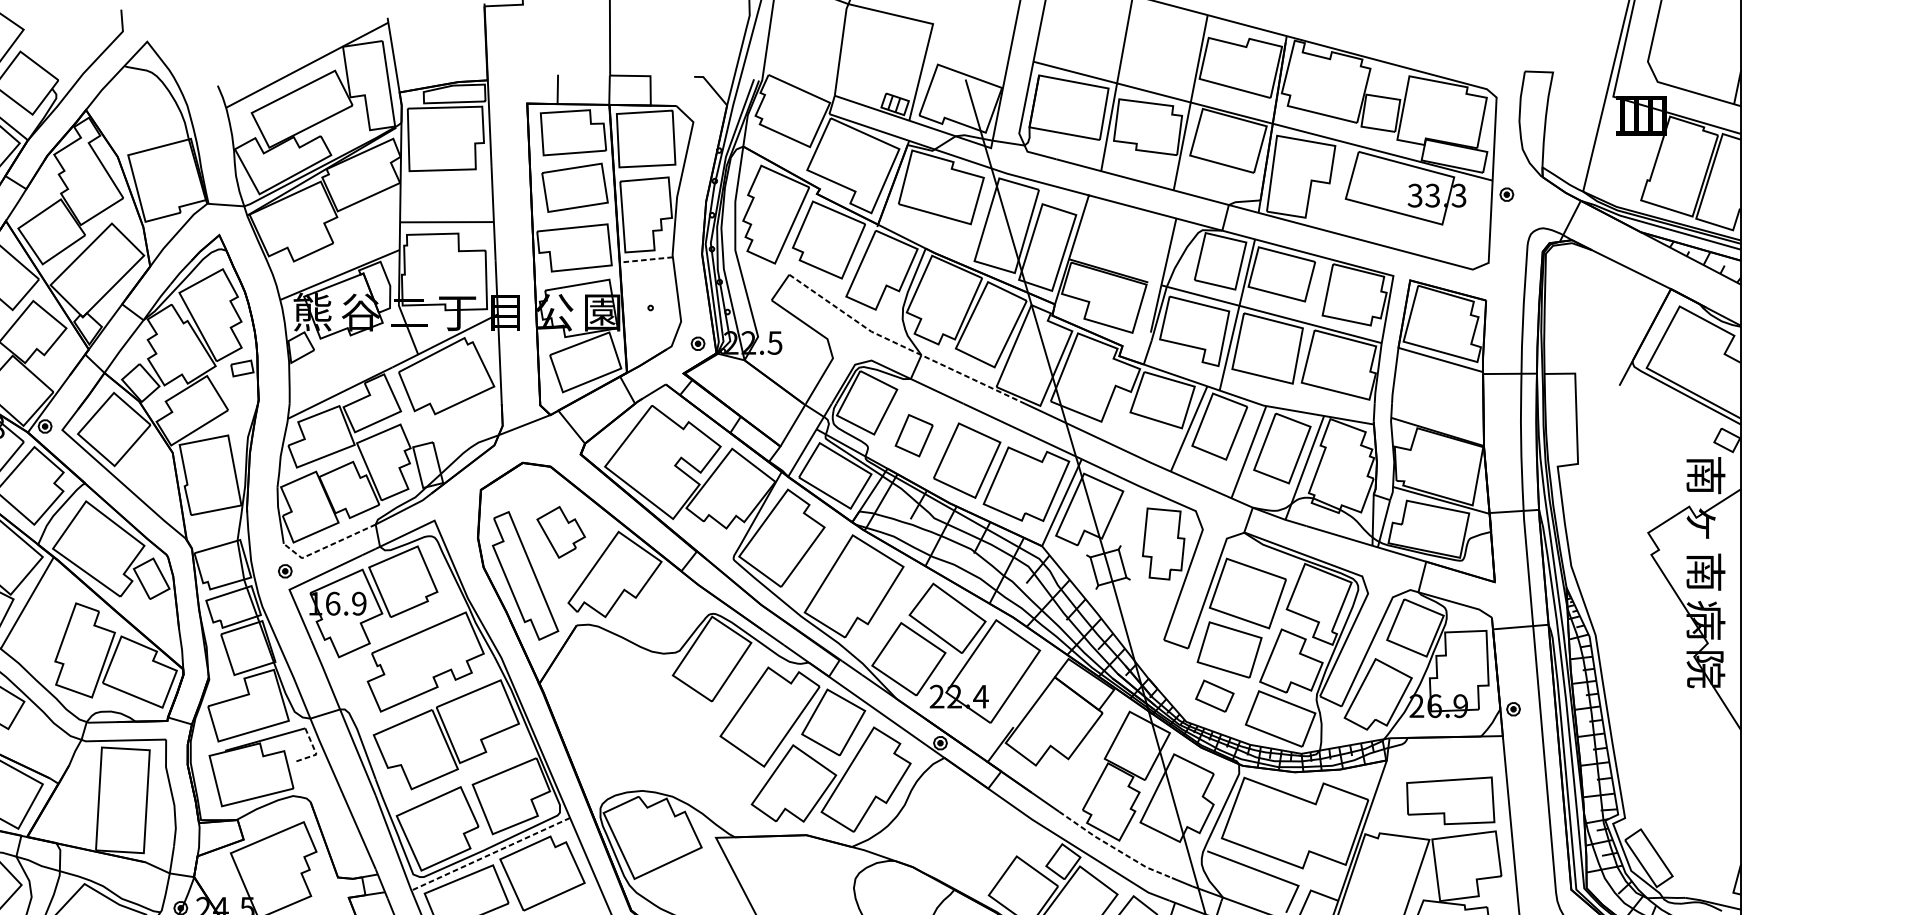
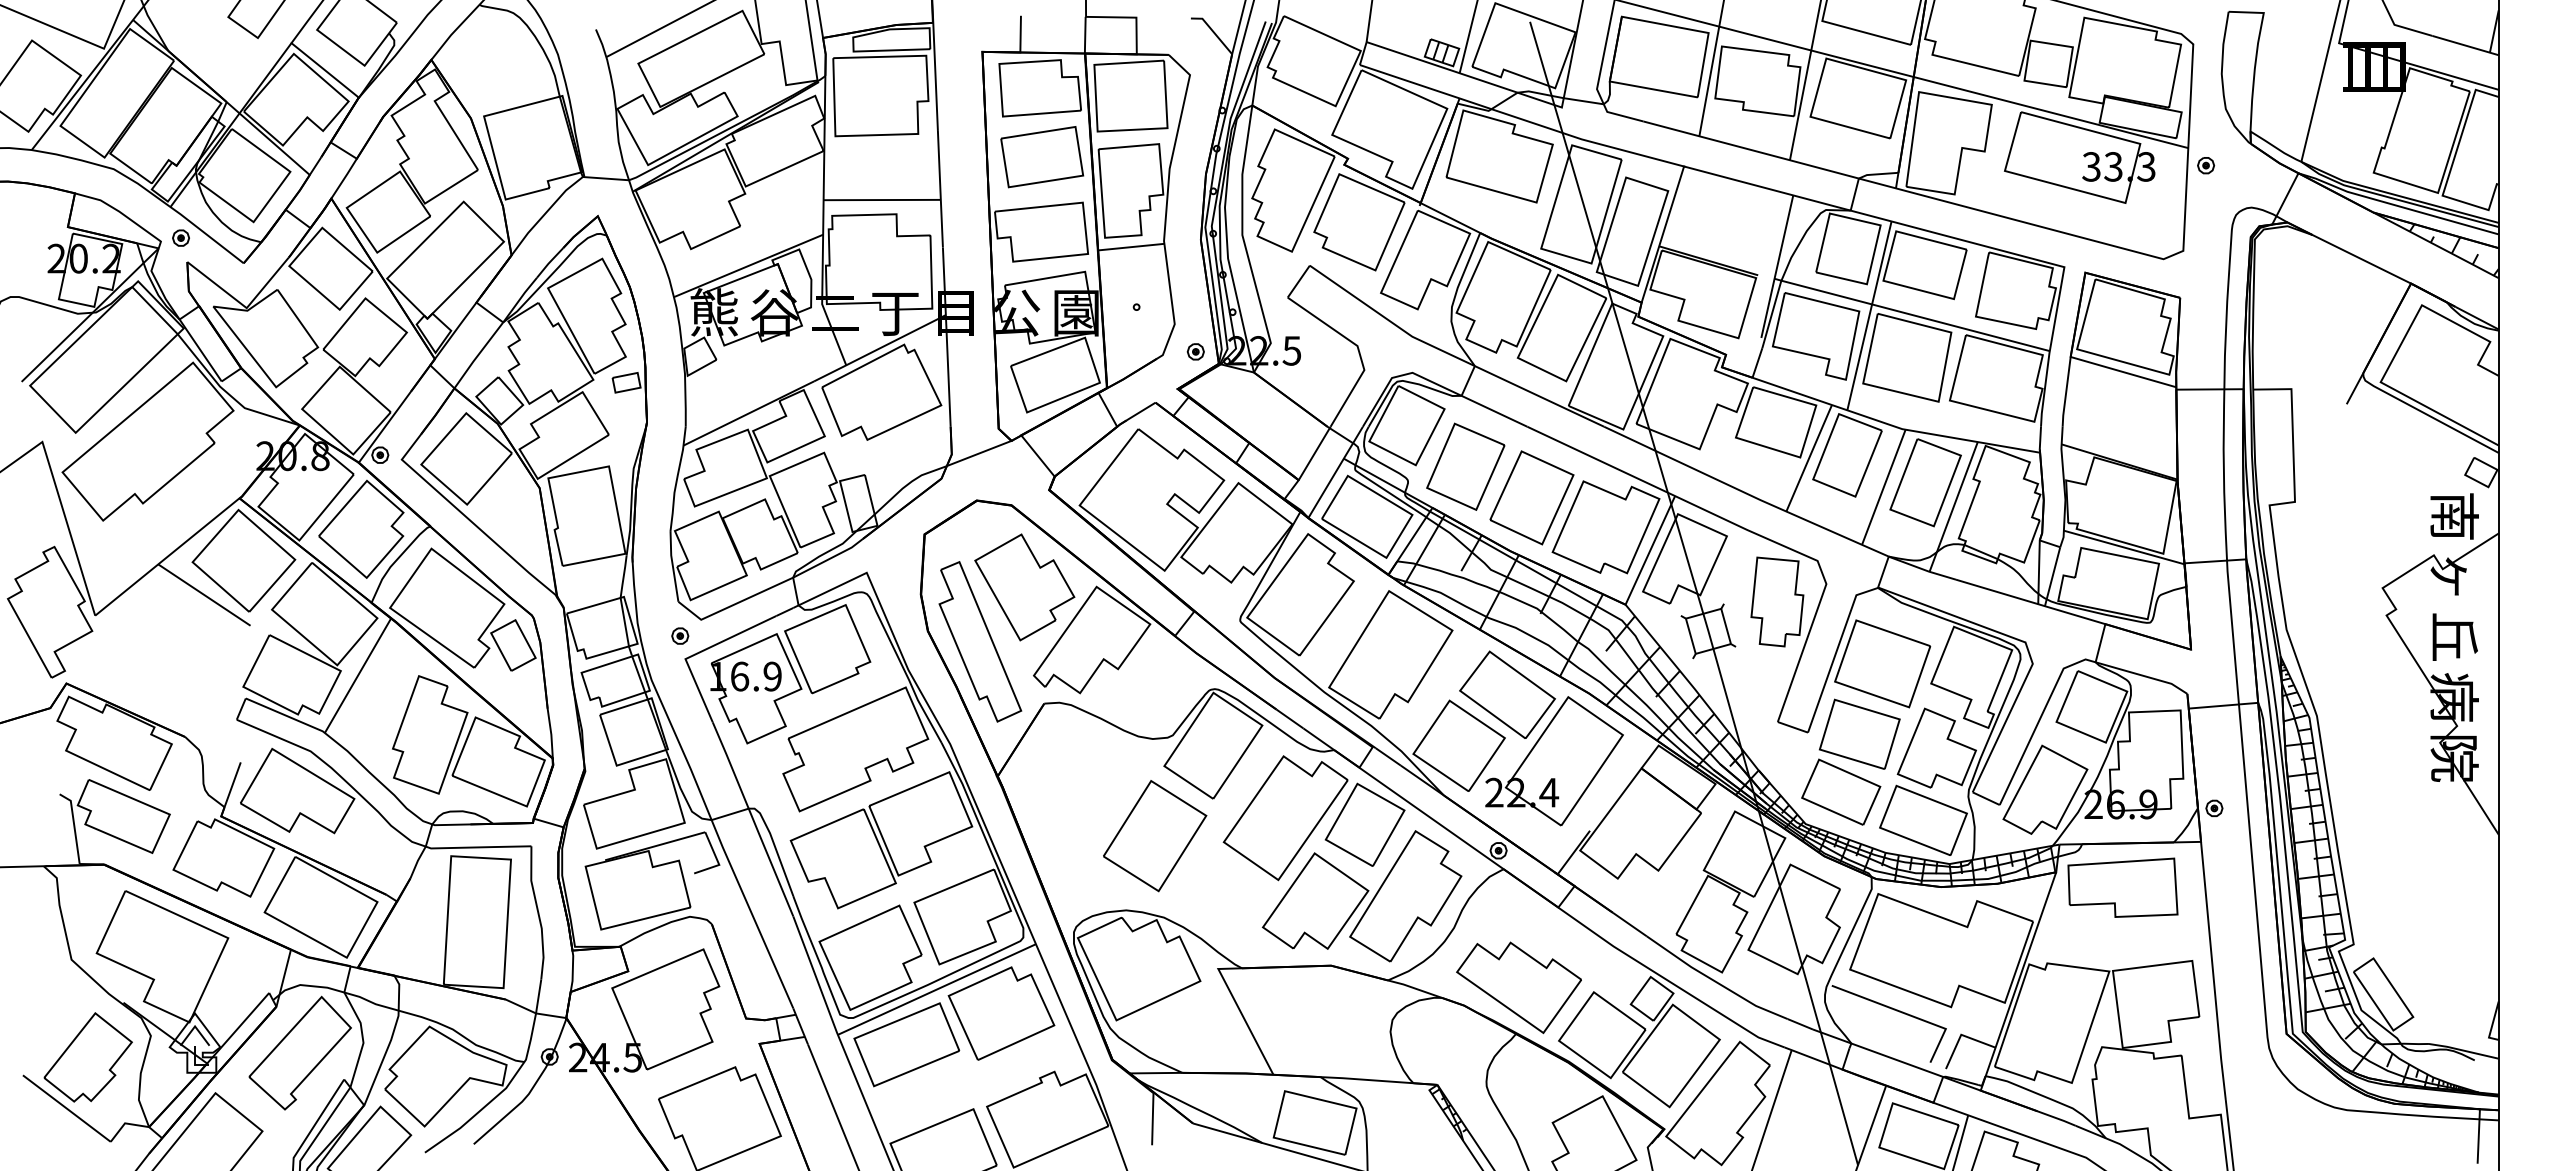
line: (645, 260) -> (1130, 247), dashed -> solid
line: (902, 346) -> (1451, 355), dashed -> solid
part: (913, 435) -> (1465, 466), size x1.67
part: (560, 532) -> (1024, 587), size x1.67
line: (327, 546) -> (732, 605), dashed -> solid
text: (1705, 571) -> (2454, 636), 南 -> 丘
part: (1214, 695) -> (1841, 791), size x1.67
part: (665, 731) -> (1155, 836), added
line: (315, 751) -> (717, 861), dashed -> solid
part: (1450, 800) -> (2122, 887), moved
line: (1114, 847) -> (1715, 981), dashed -> solid
part: (956, 852) -> (1518, 987), added
line: (490, 854) -> (936, 989), dashed -> solid

